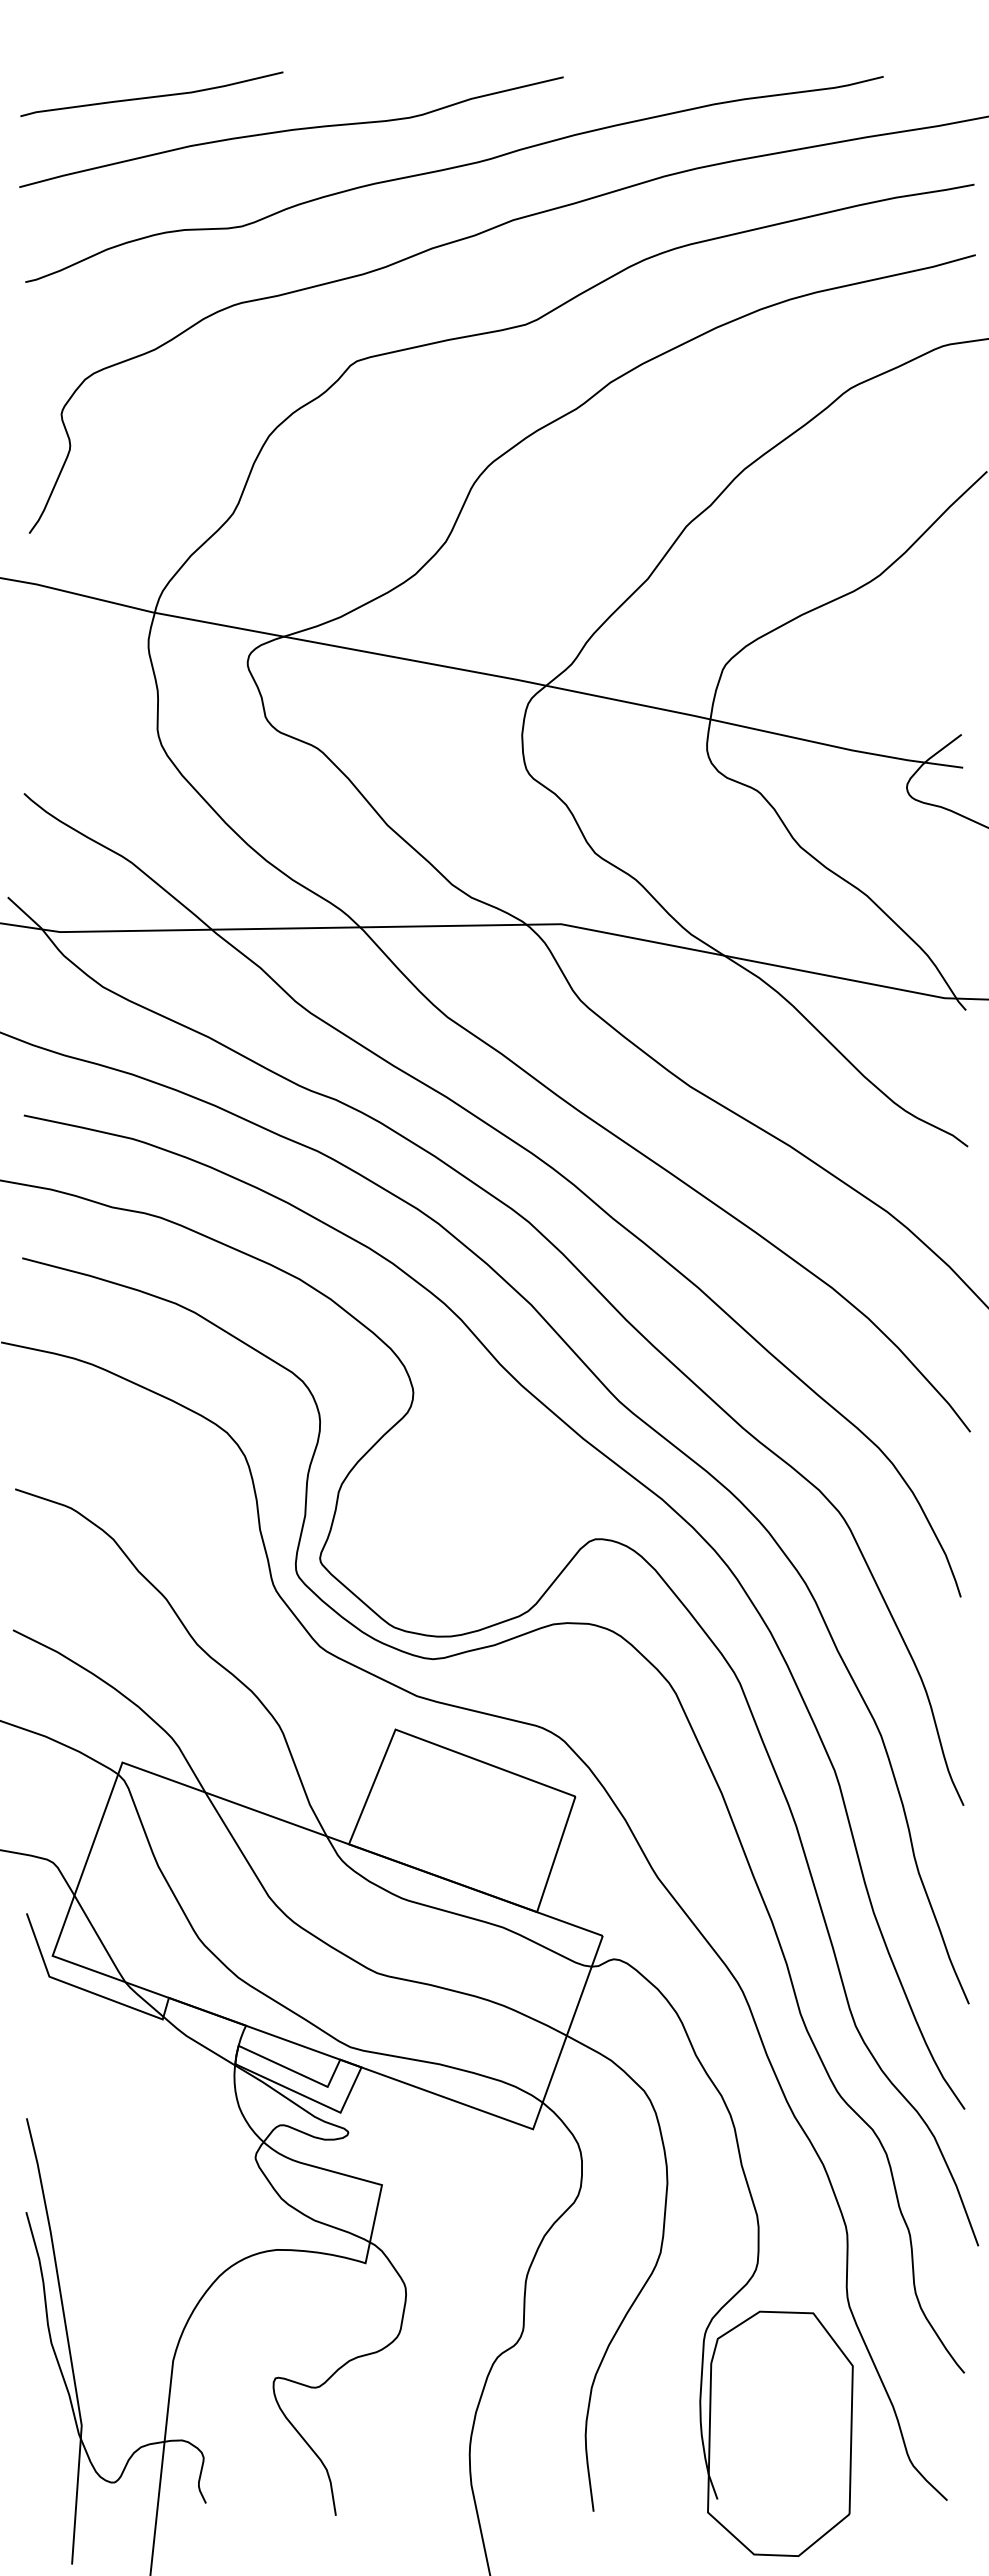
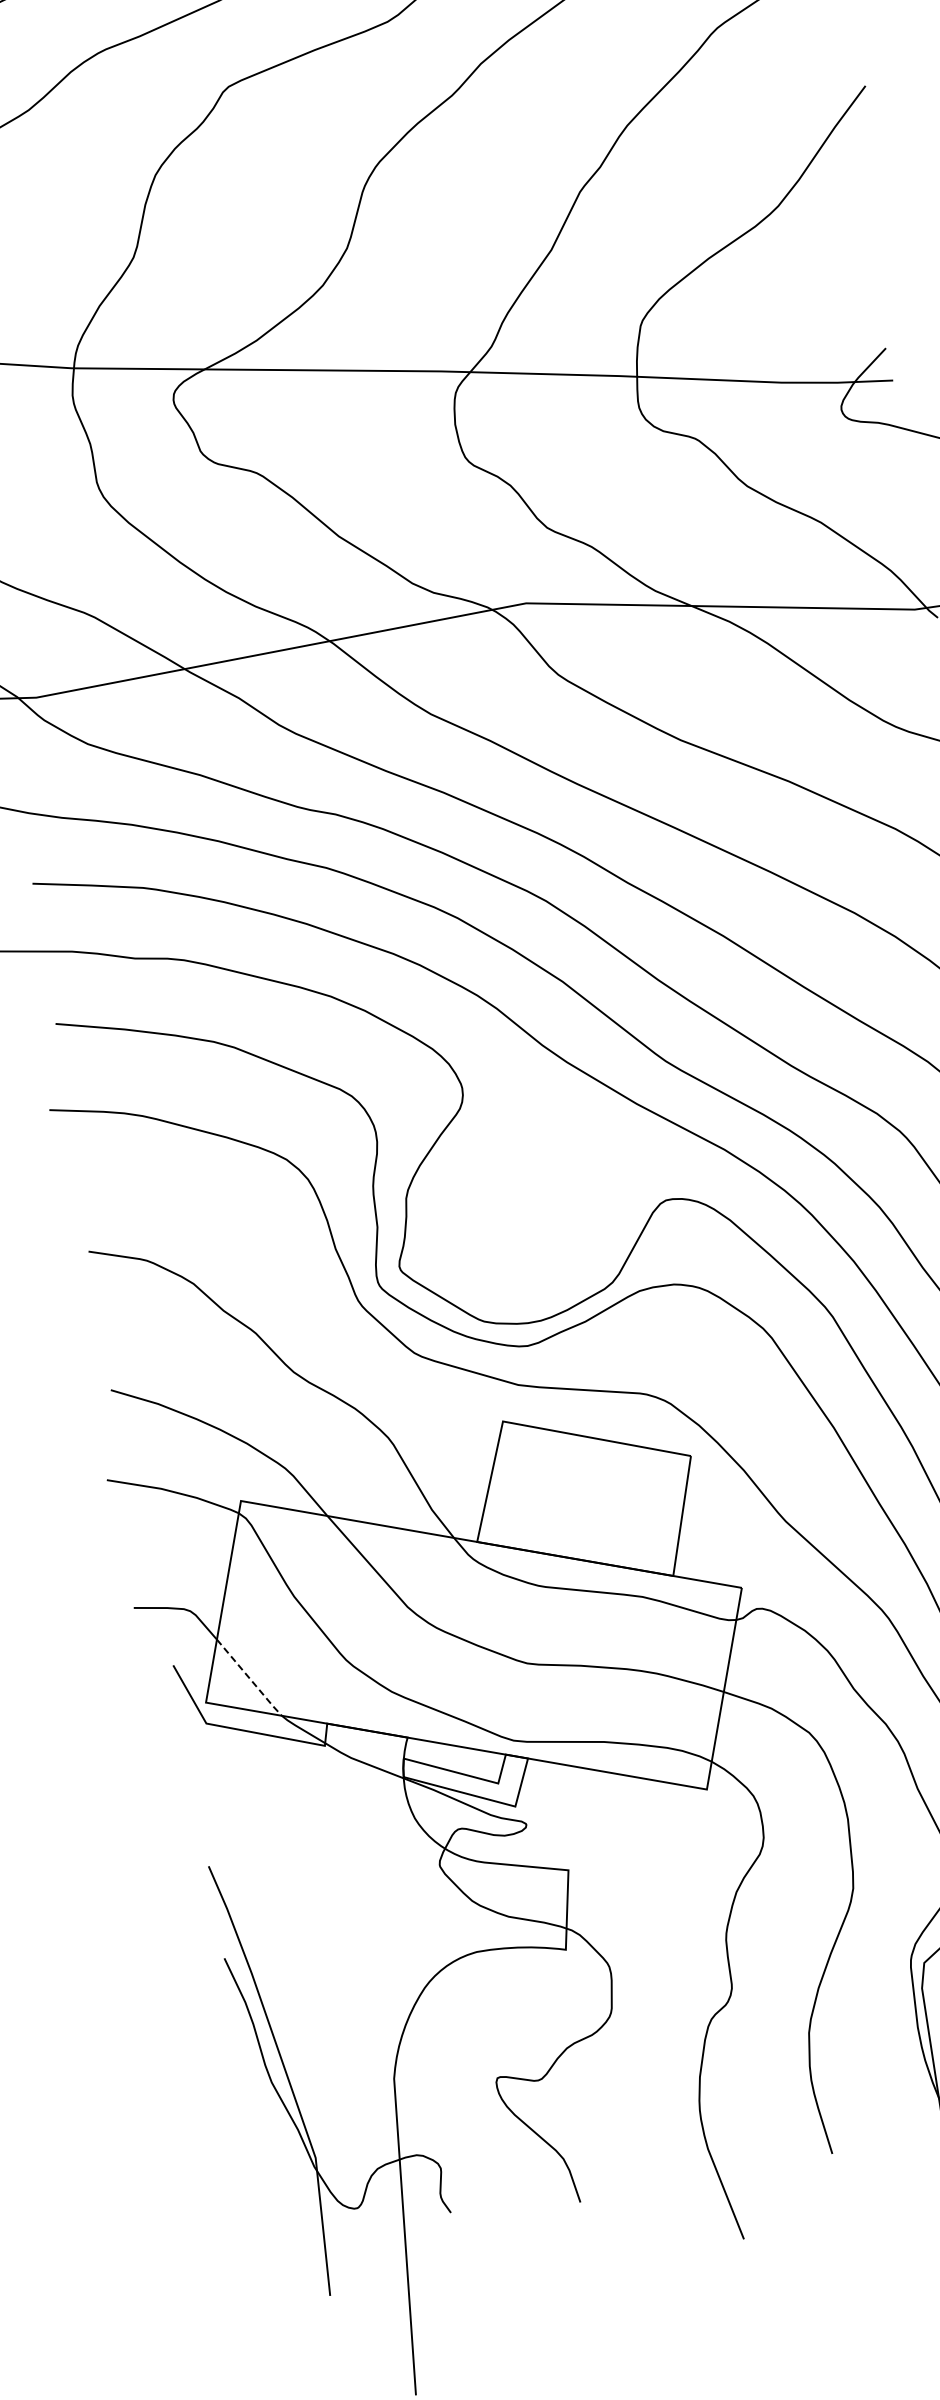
line: (100, 1939) -> (250, 1678), solid -> dashed

